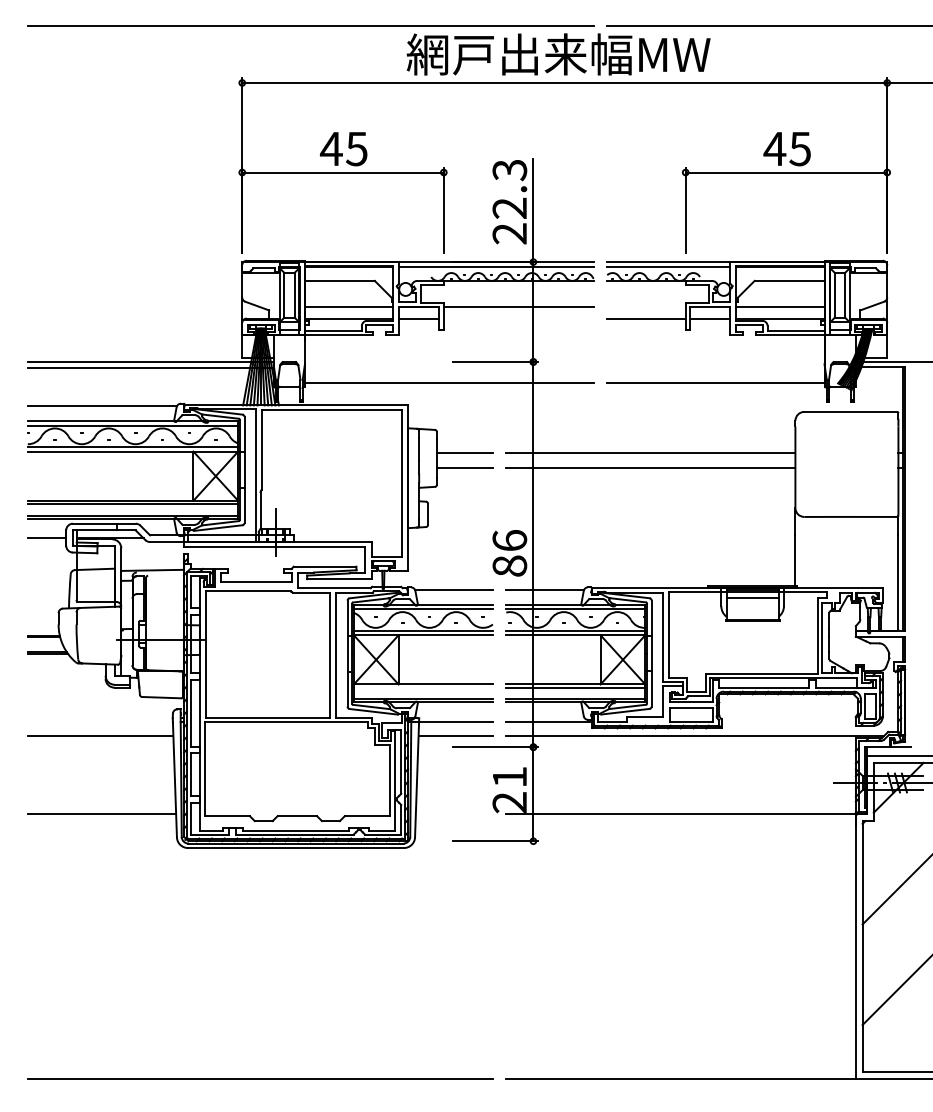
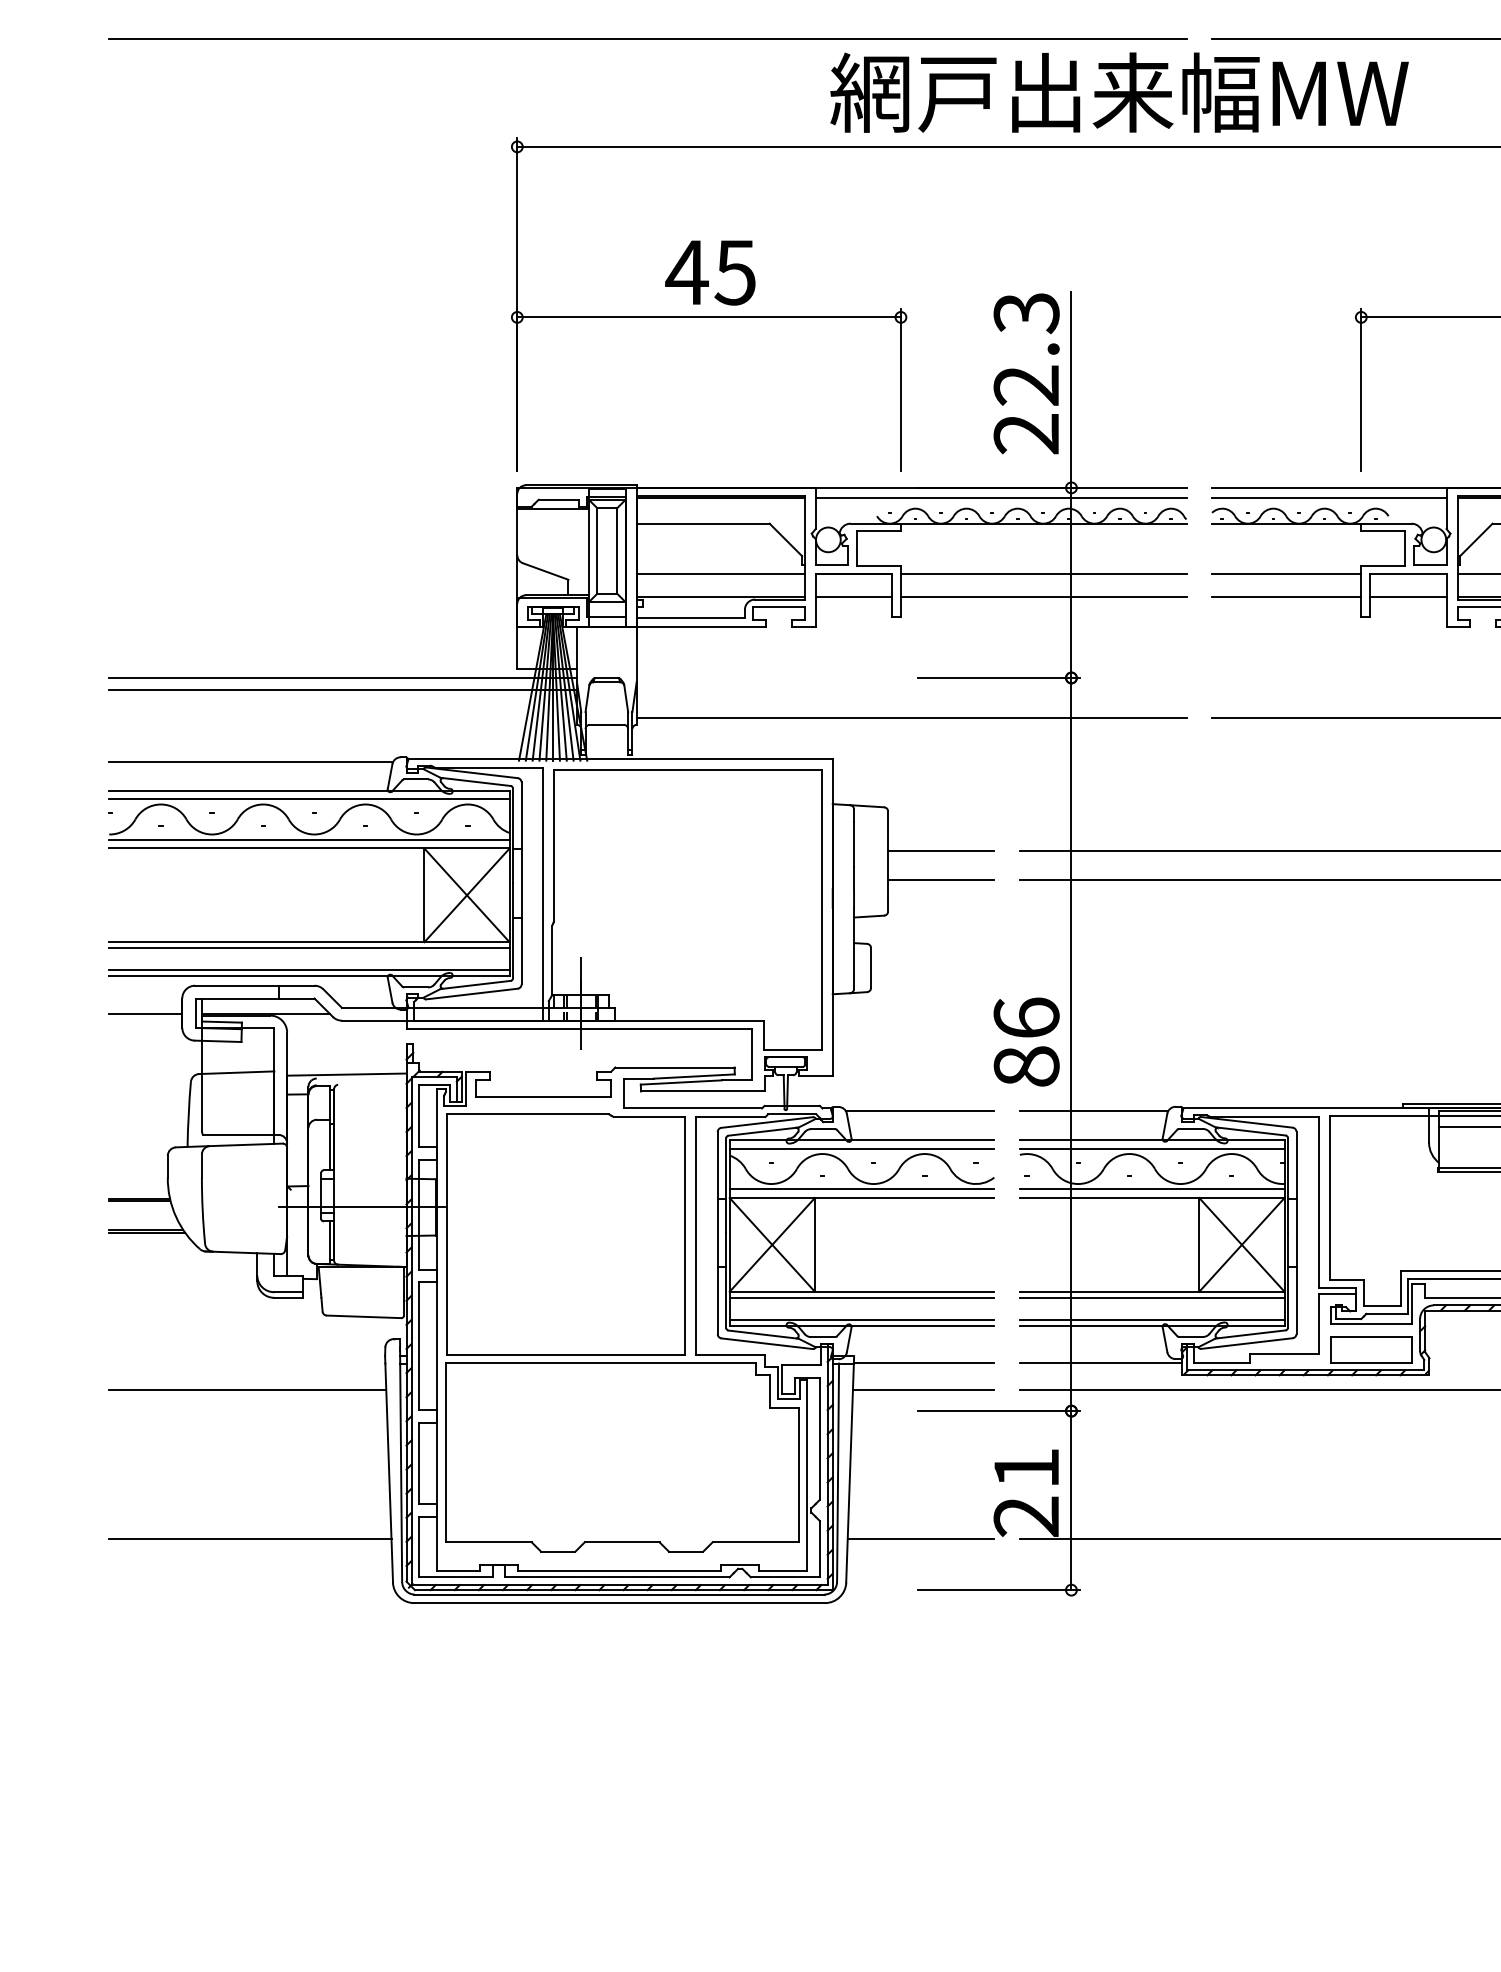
line: (646, 307) -> (1286, 574), added
line: (518, 319) -> (1043, 597), added
line: (422, 687) -> (860, 1297), added
line: (453, 814) -> (919, 1539), added

